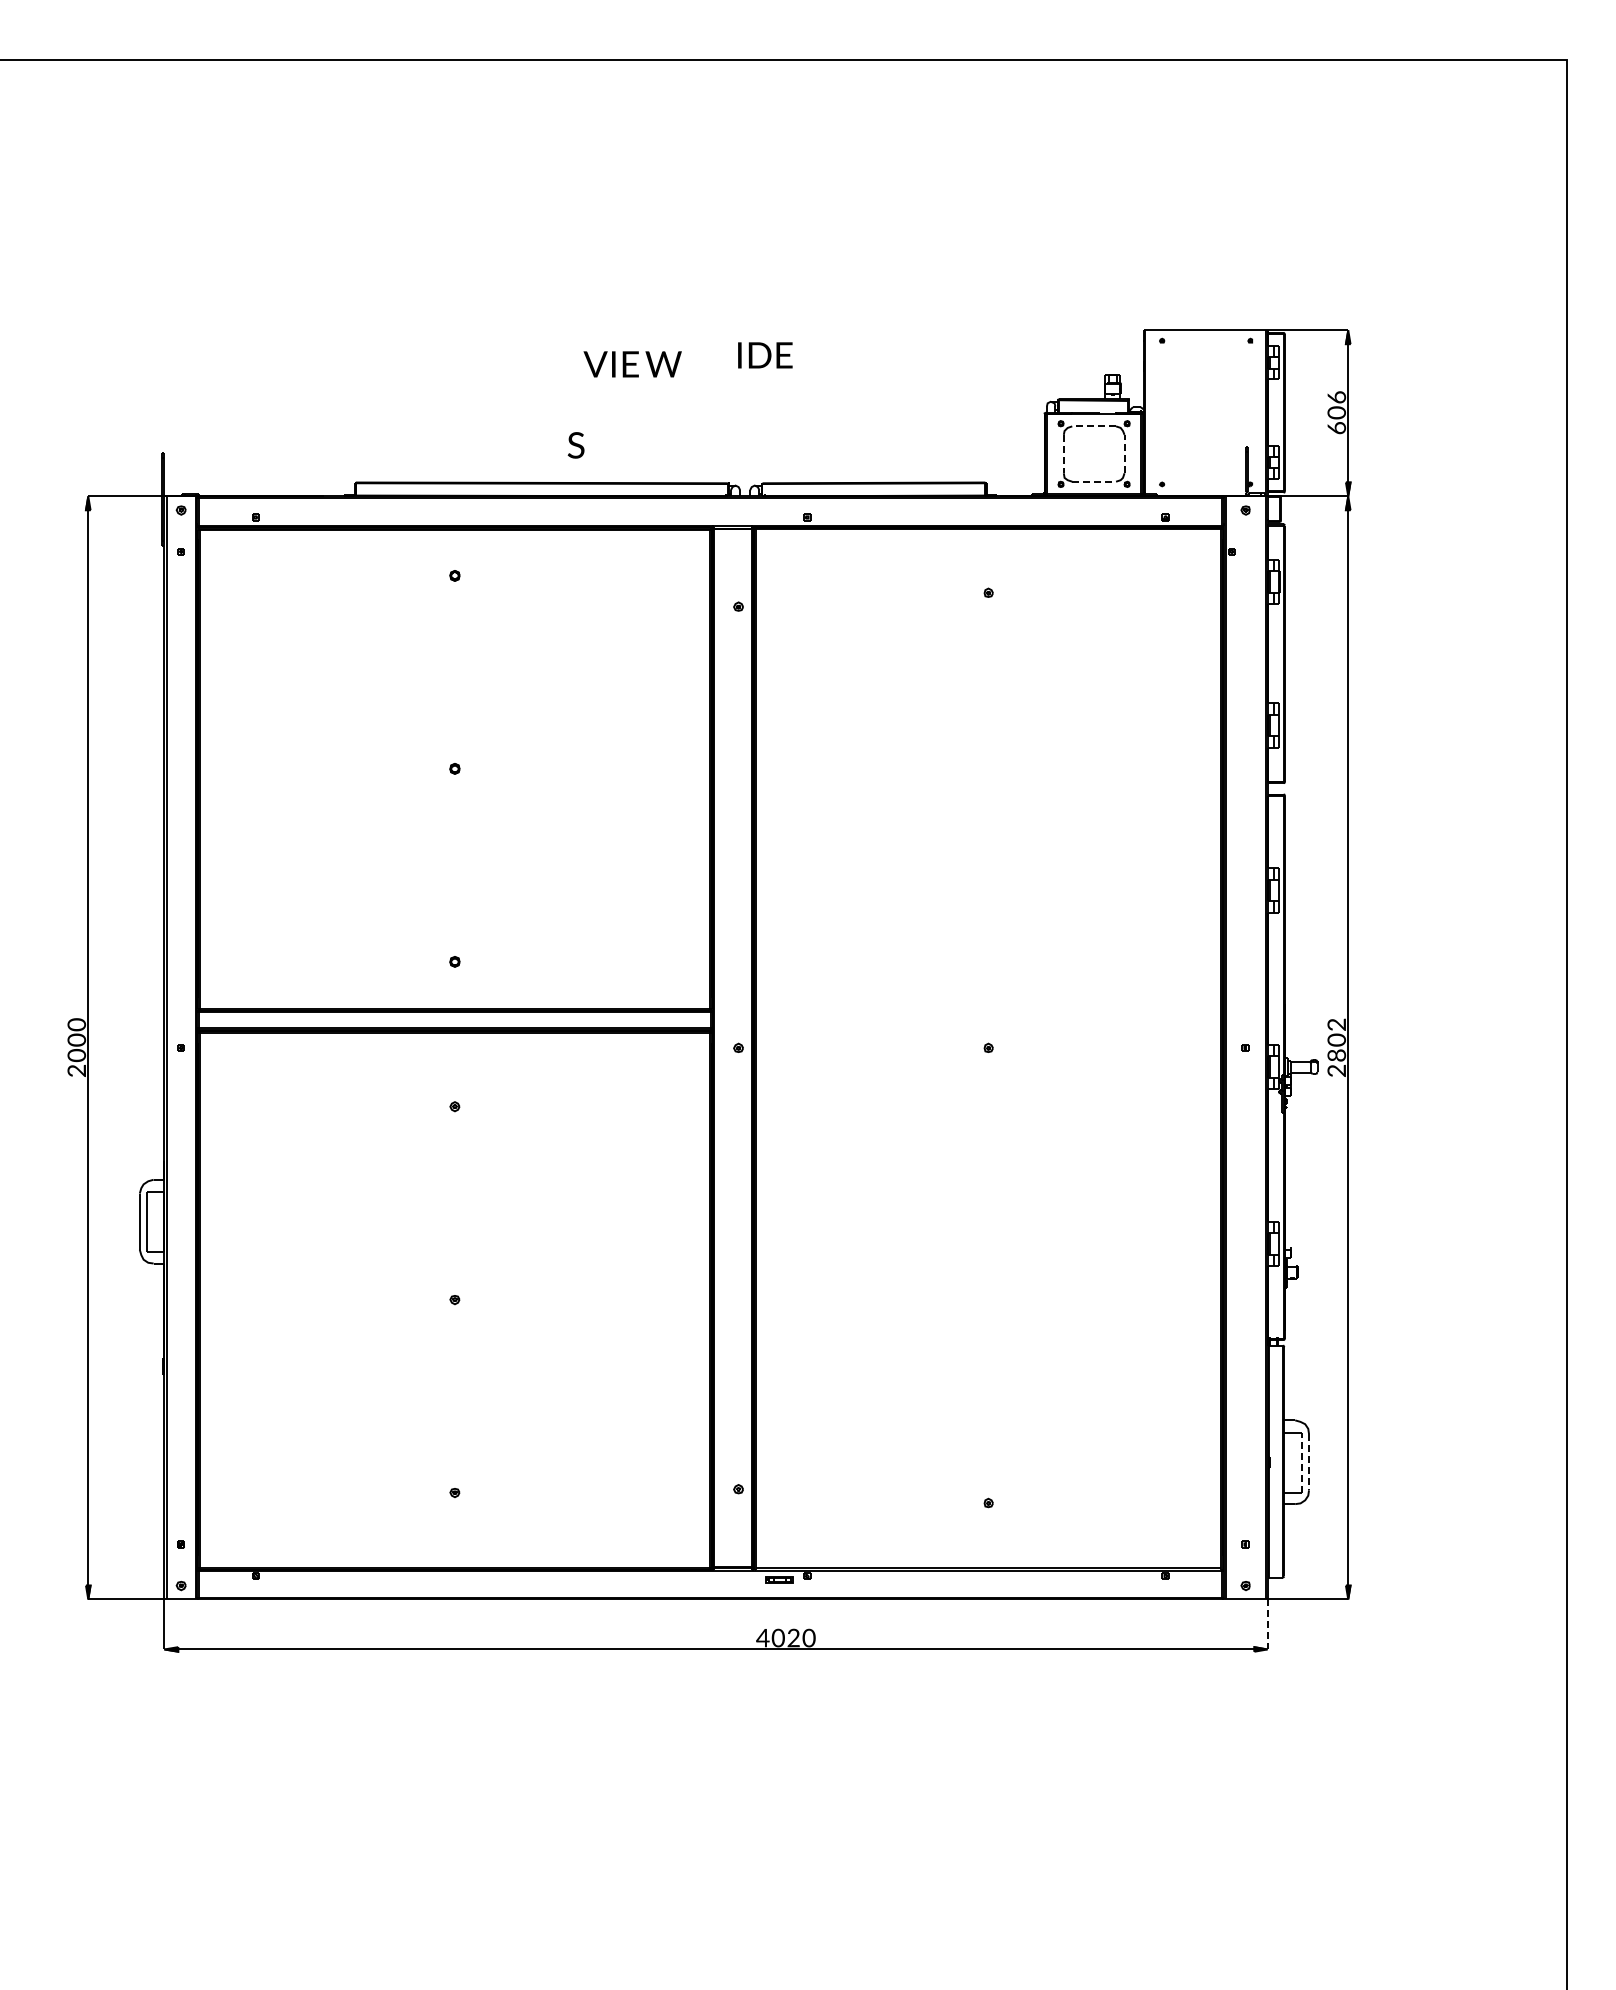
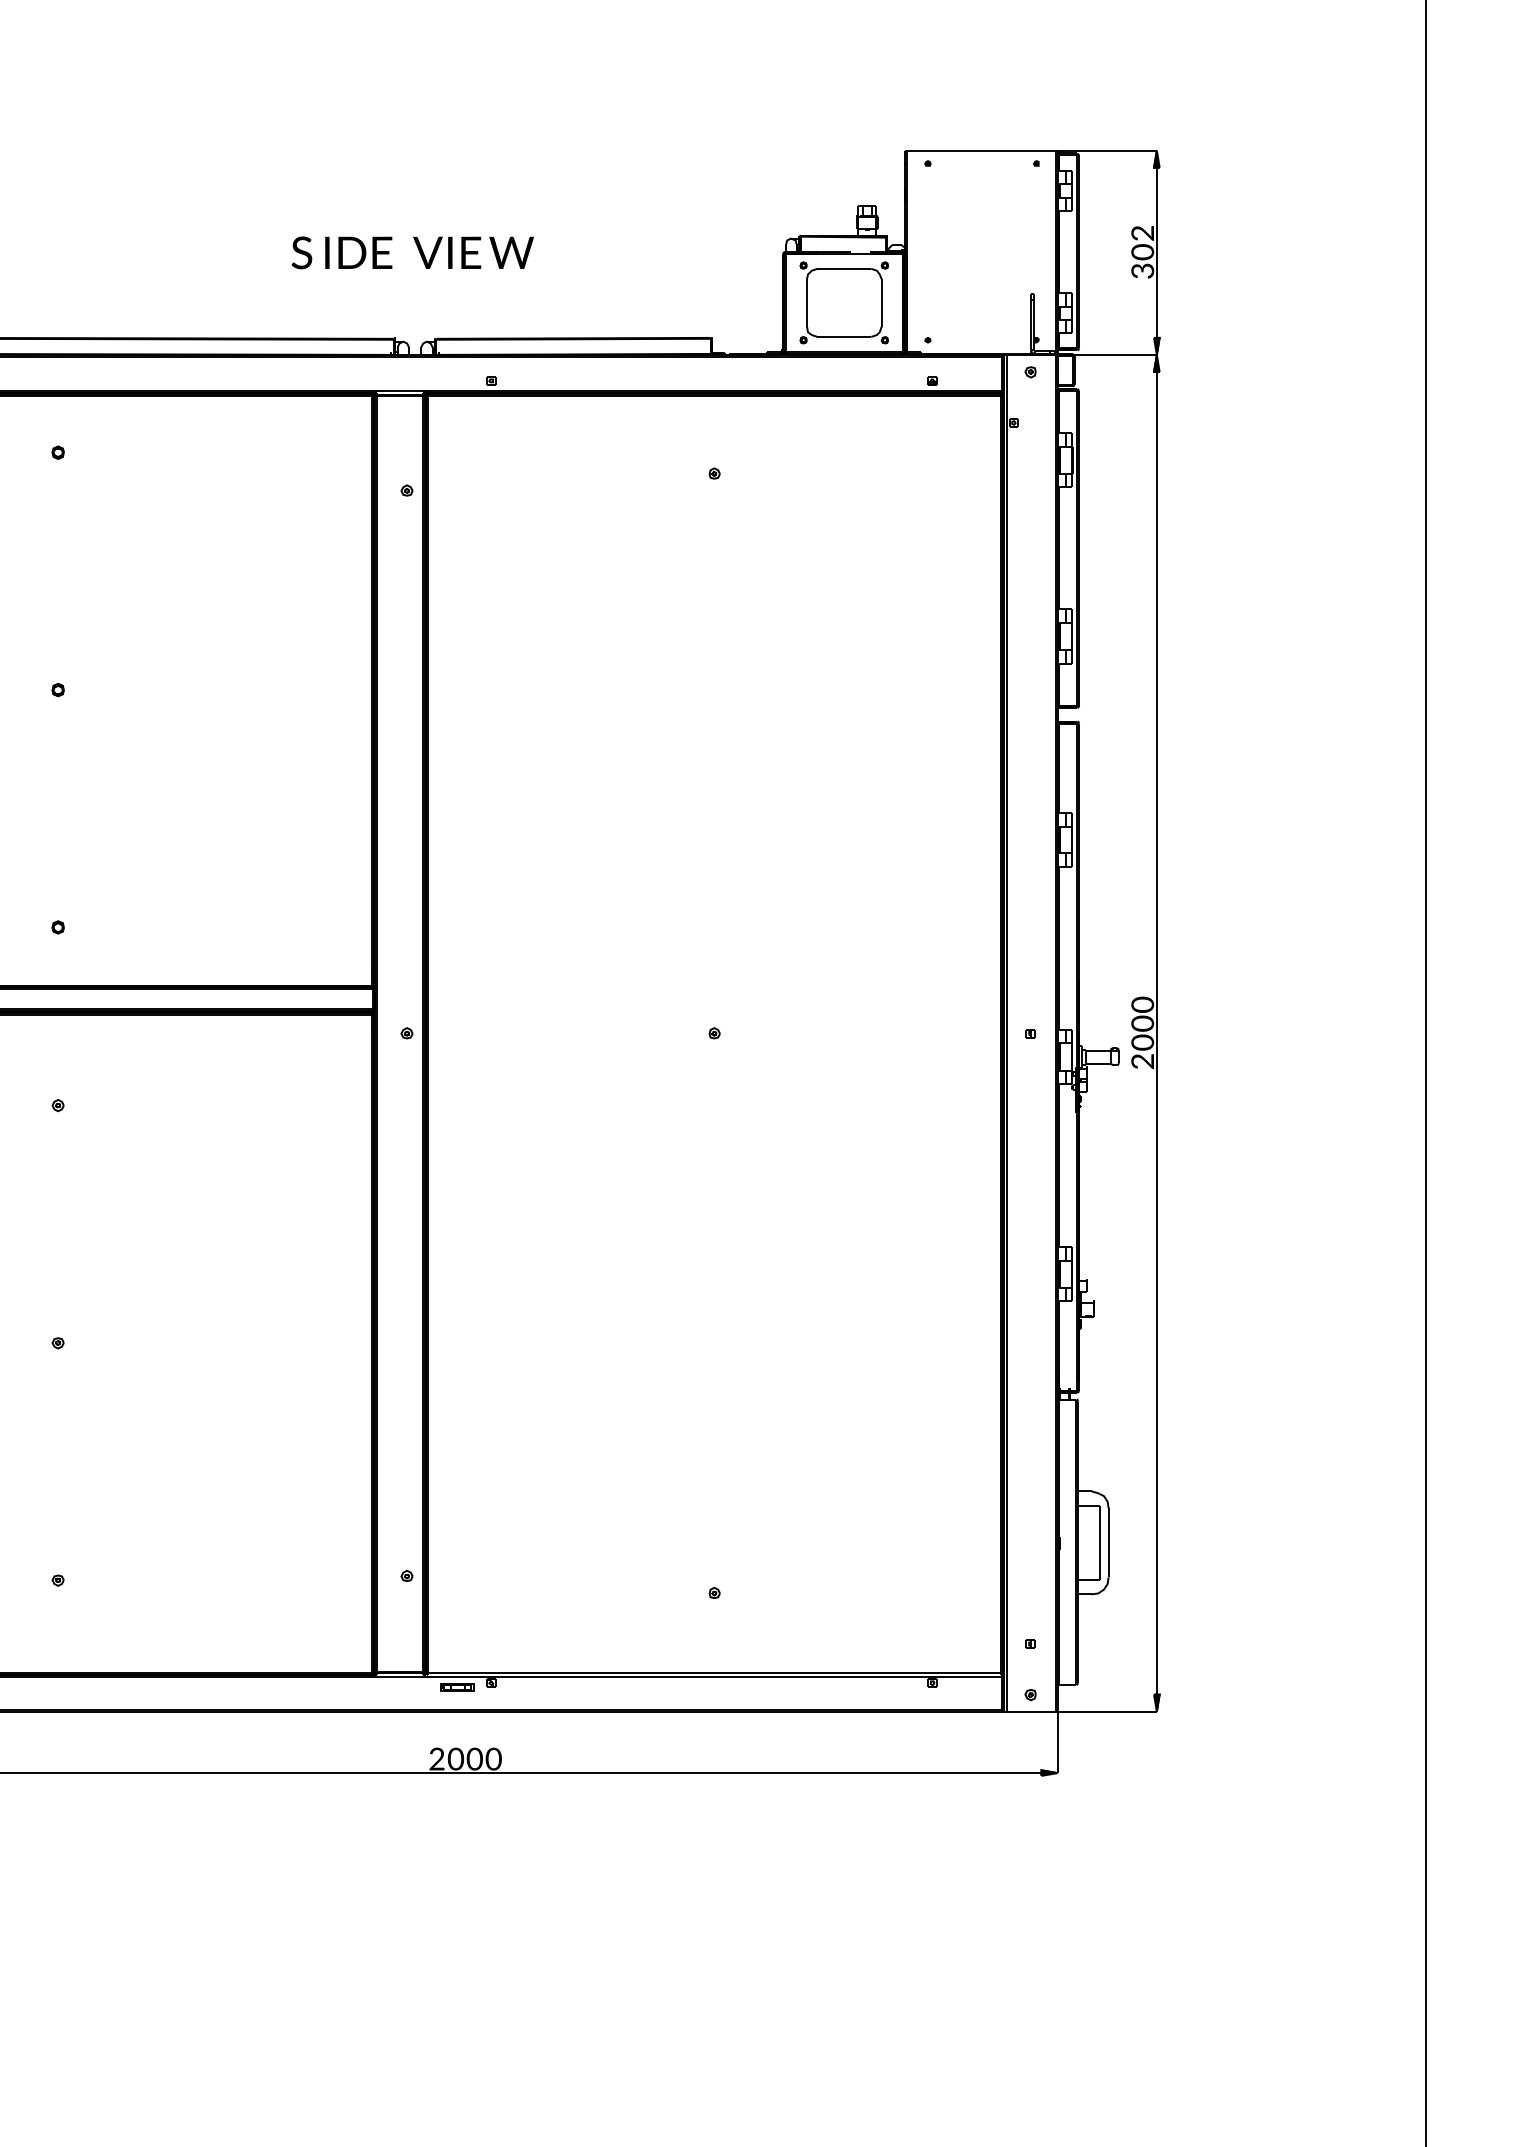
text: (765, 355) -> (358, 253), moved
text: (632, 364) -> (473, 253), moved
text: (1336, 397) -> (1142, 233), 6 -> 2
line: (1094, 426) -> (844, 268), dashed -> solid
text: (1336, 428) -> (1142, 271), 6 -> 3
text: (575, 445) -> (301, 253), moved
line: (1124, 453) -> (881, 302), dashed -> solid
line: (1063, 454) -> (806, 303), dashed -> solid
line: (1094, 481) -> (844, 336), dashed -> solid
text: (1336, 1024) -> (1142, 1004), 2 -> 0
text: (1337, 1055) -> (1143, 1042), 8 -> 0
line: (1302, 1462) -> (1100, 1543), dashed -> solid
line: (1309, 1462) -> (1109, 1543), dashed -> solid
line: (1267, 1624) -> (1057, 1742), dashed -> solid
text: (762, 1637) -> (436, 1758), 4 -> 2
text: (793, 1638) -> (474, 1759), 2 -> 0

